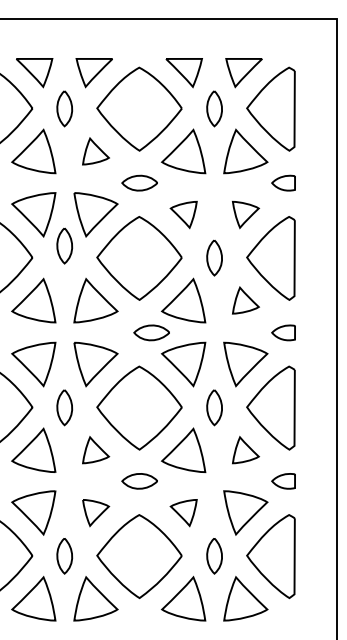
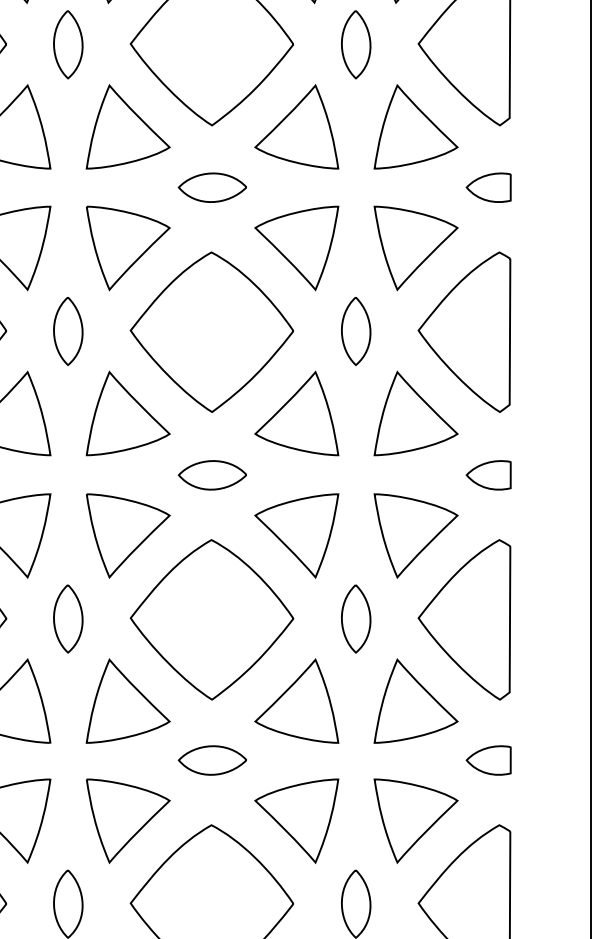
part: (95, 151) -> (127, 126), size x1.67
part: (183, 214) -> (296, 247), size x1.67
part: (245, 214) -> (415, 247), size x1.67
part: (64, 245) -> (67, 330), moved
part: (245, 300) -> (415, 413), size x1.67
part: (151, 332) -> (211, 474), moved
part: (95, 449) -> (127, 699), size x1.67
part: (245, 449) -> (415, 699), size x1.67
part: (95, 512) -> (127, 820), size x1.67
part: (183, 512) -> (296, 820), size x1.67

